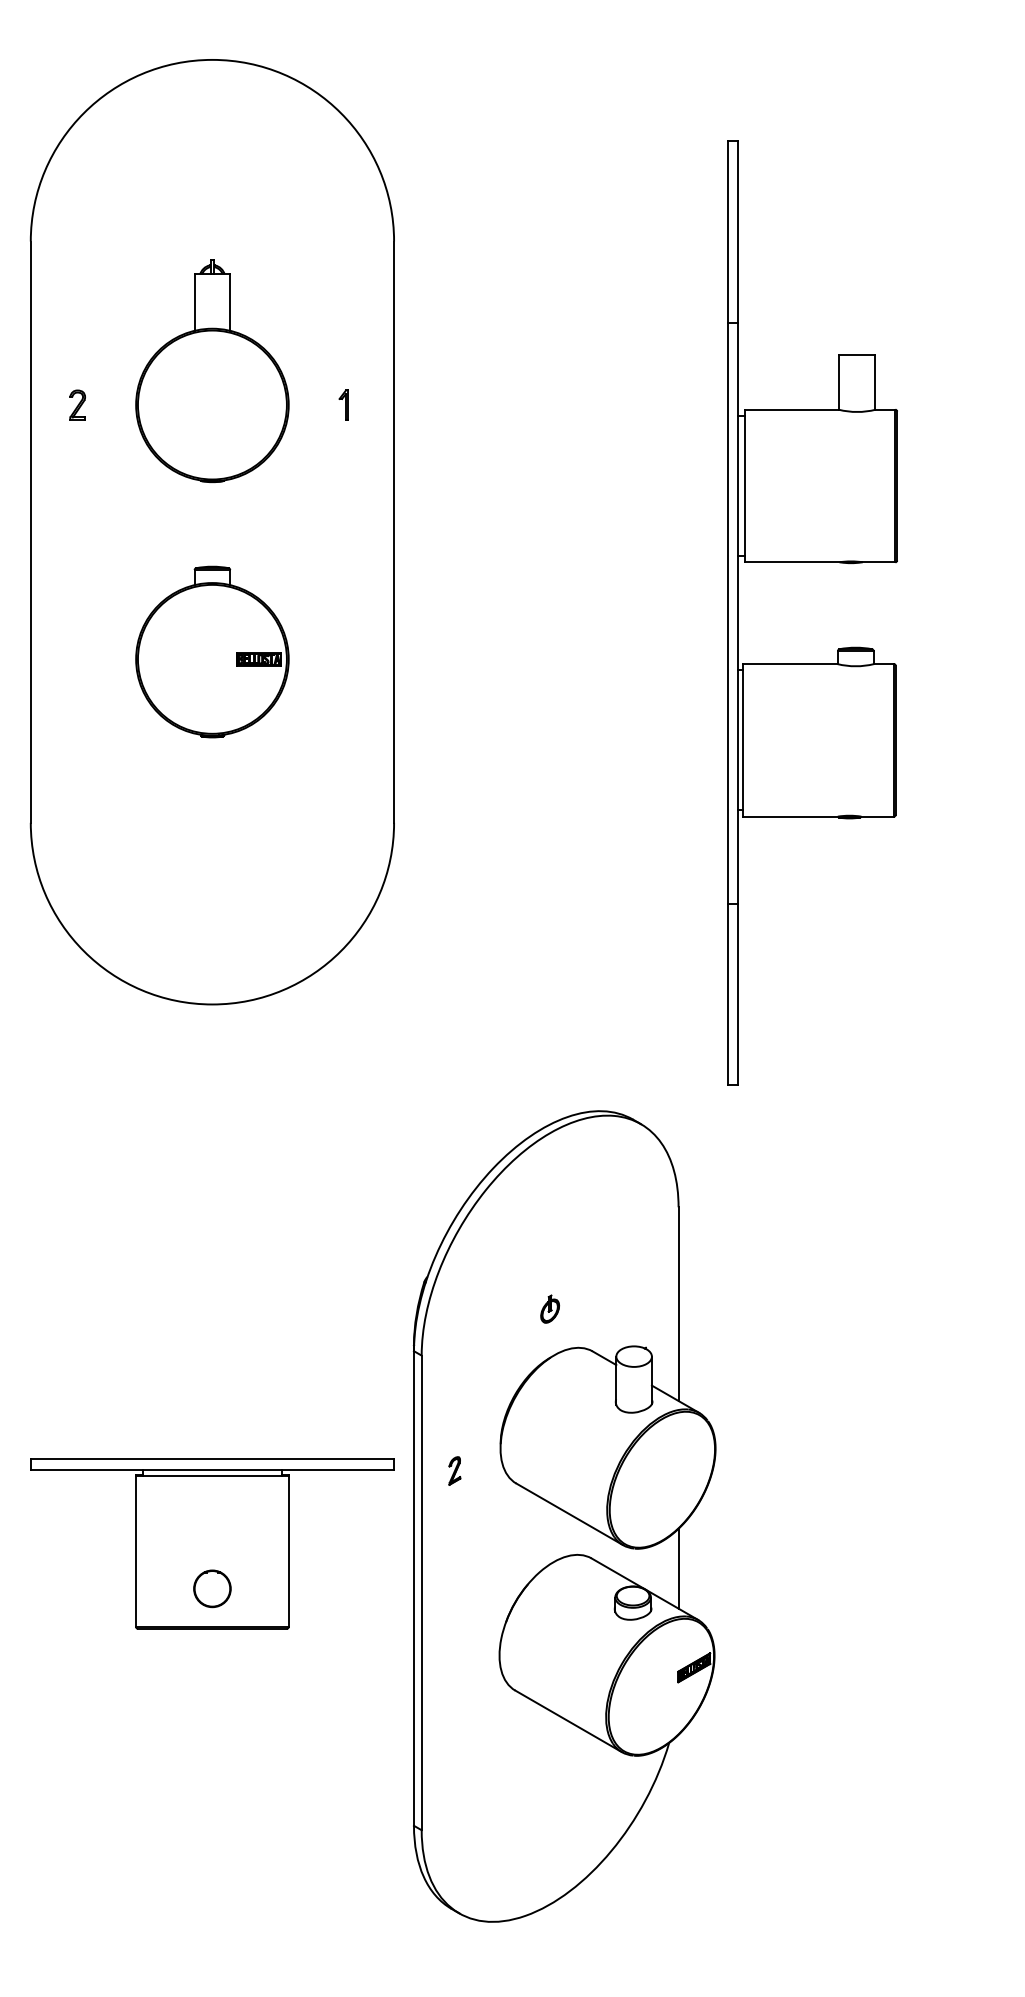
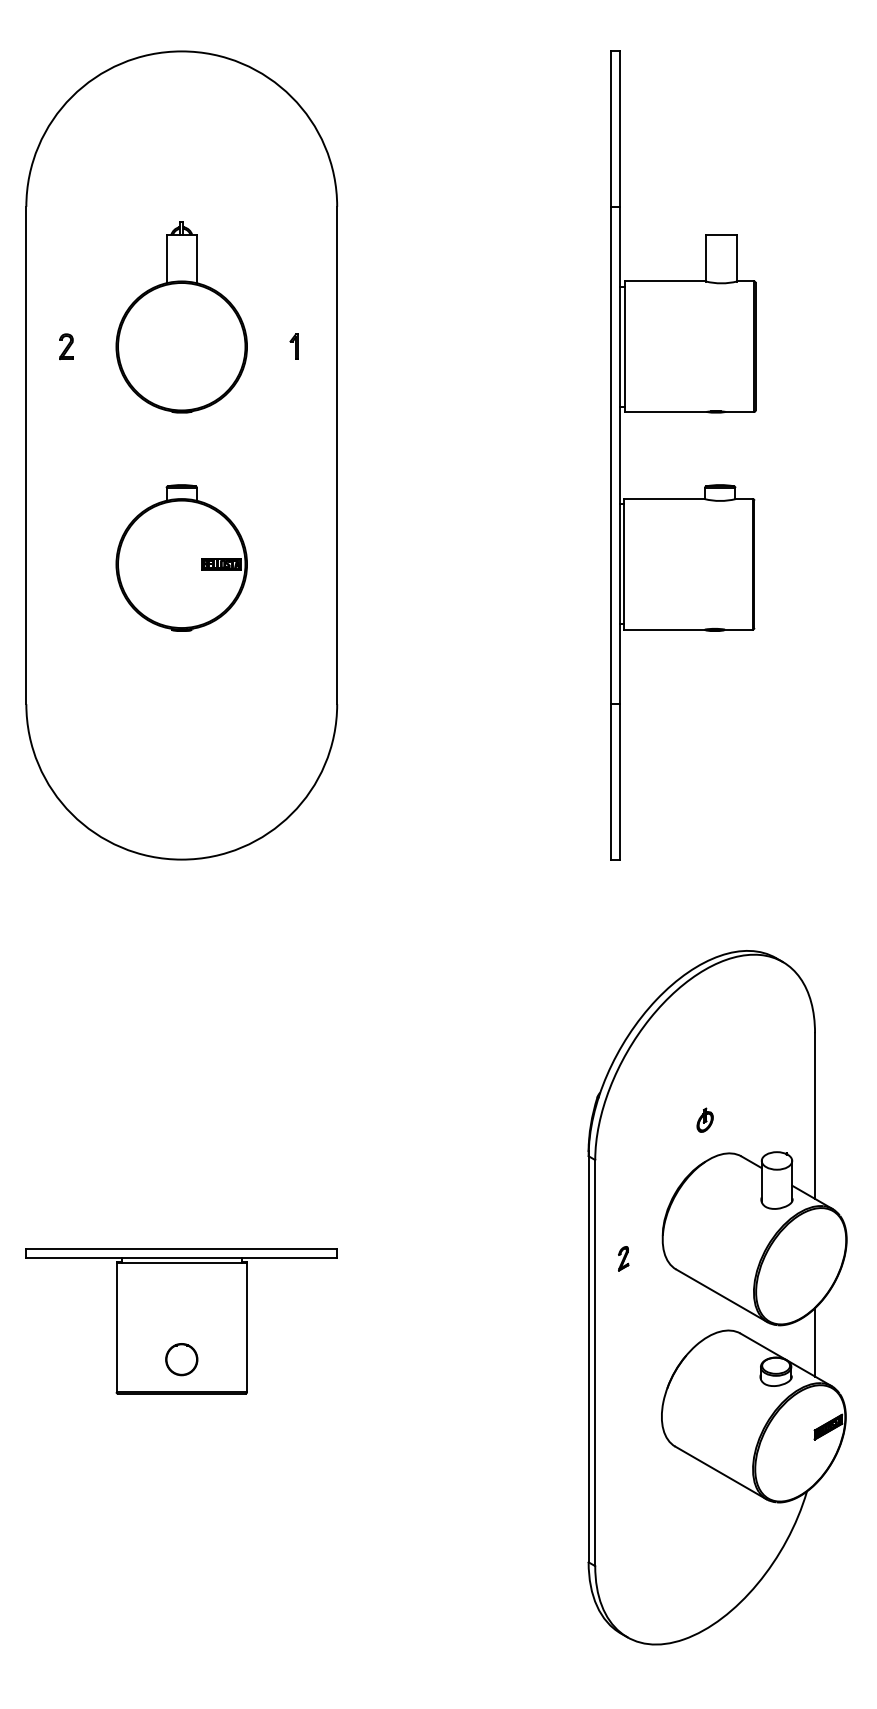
part: (838, 648) -> (705, 485), moved
part: (564, 1516) -> (717, 1297), moved

